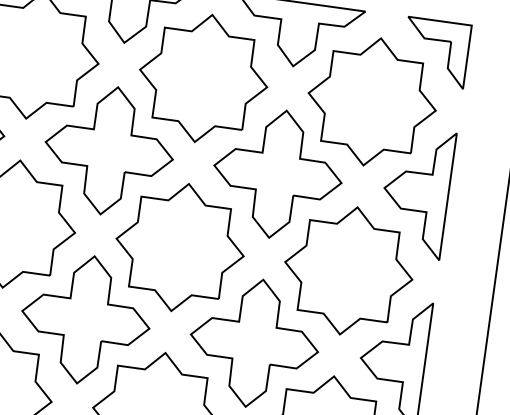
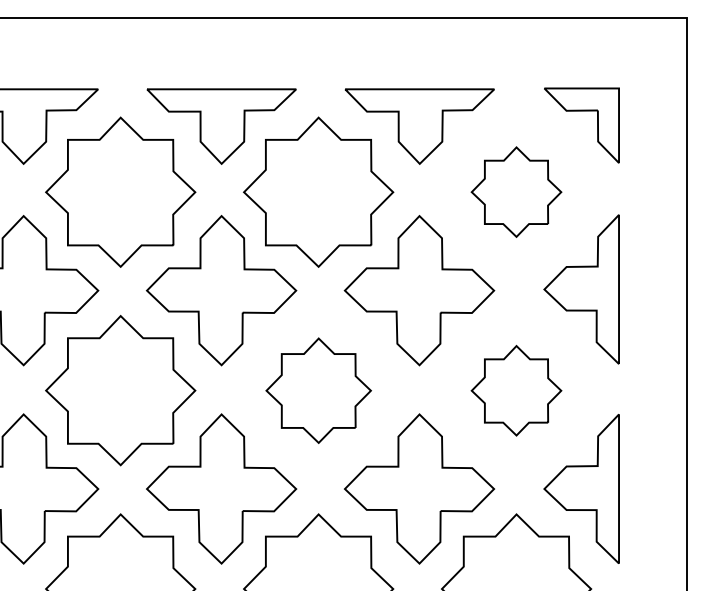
part: (372, 101) -> (516, 191), size x0.6
part: (180, 247) -> (318, 390), size x0.7
part: (348, 270) -> (516, 390), size x0.6

